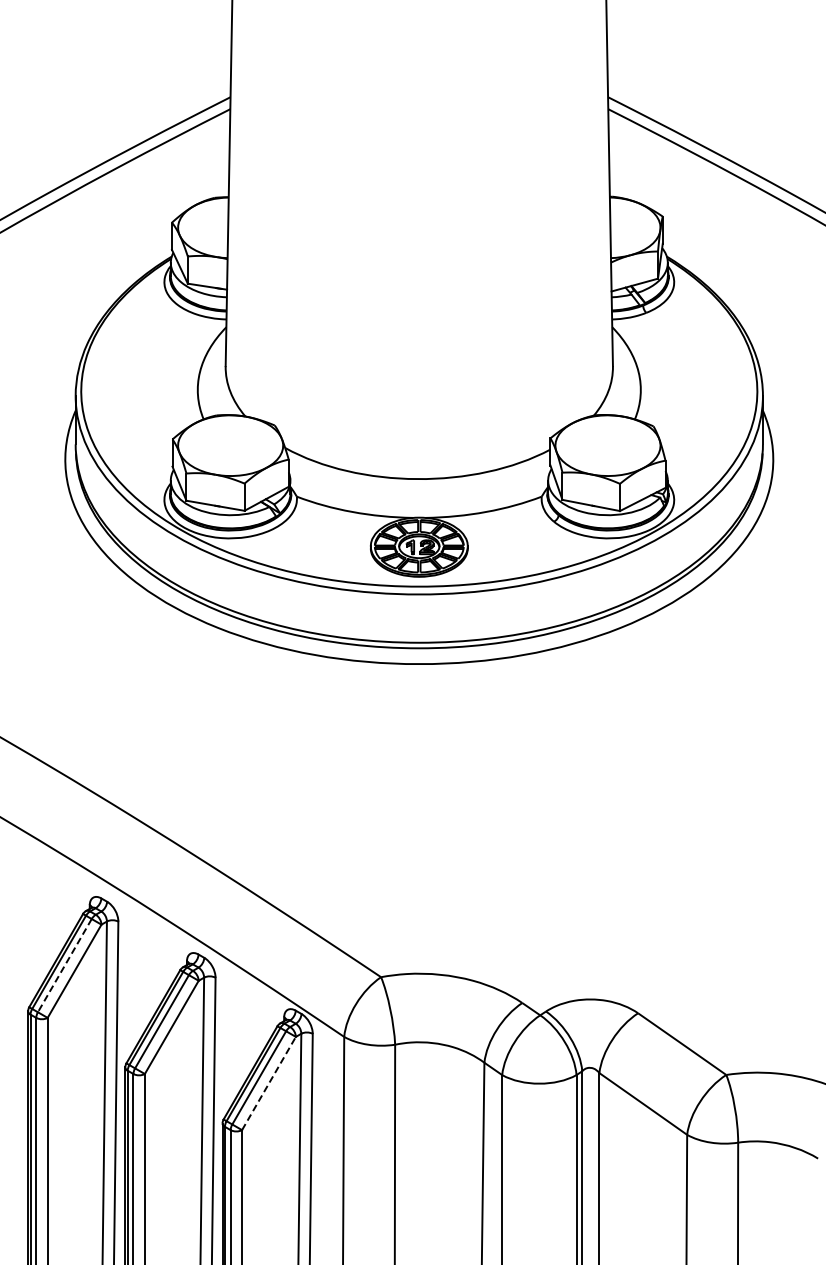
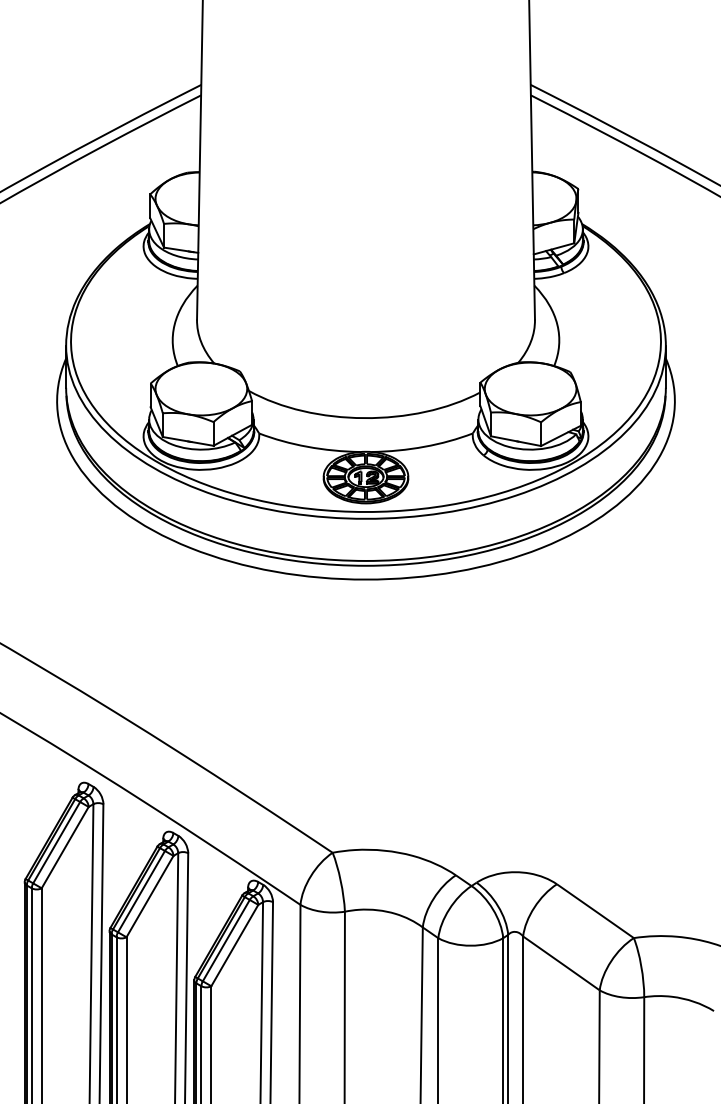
line: (64, 965) -> (56, 842), dashed -> solid
line: (268, 1083) -> (234, 945), dashed -> solid

